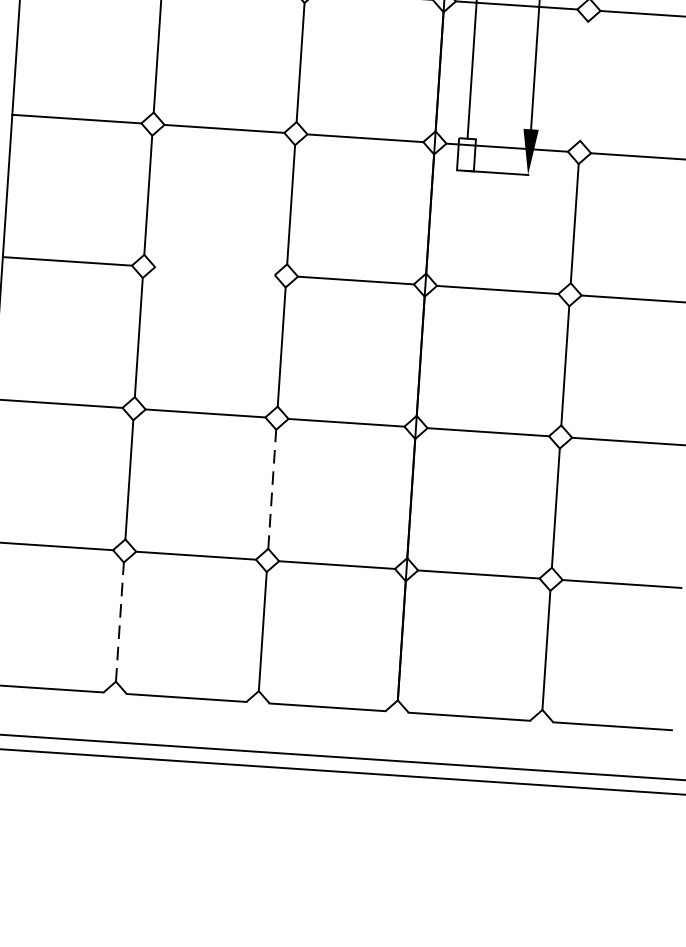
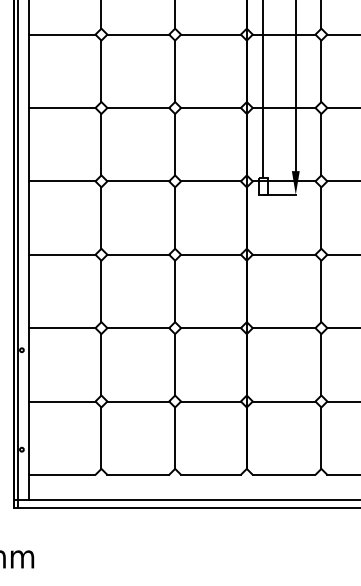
line: (584, 80) -> (321, 144), added
line: (215, 270) -> (138, 254), added
line: (272, 488) -> (175, 364), dashed -> solid
line: (119, 622) -> (101, 438), dashed -> solid

